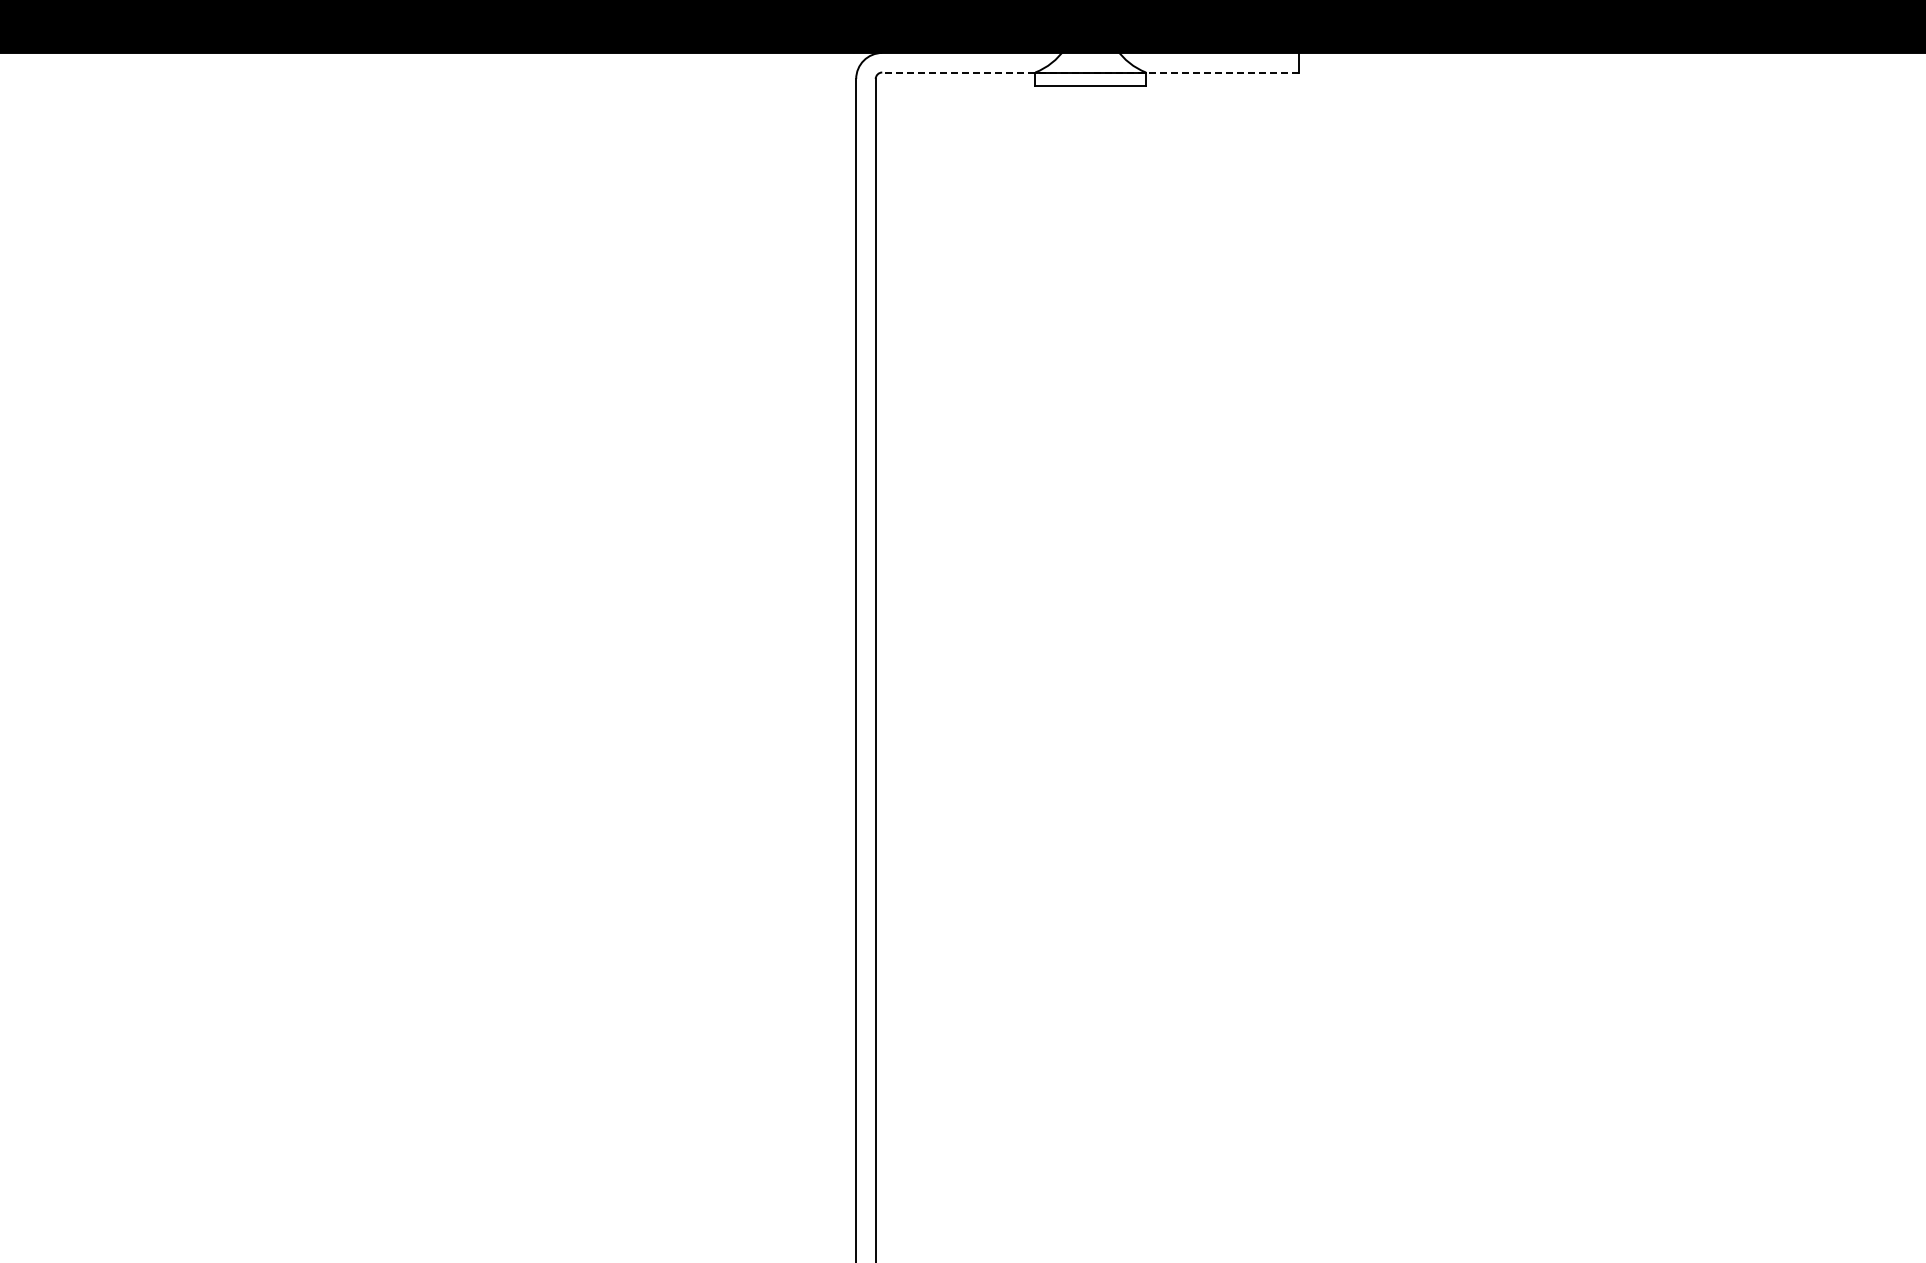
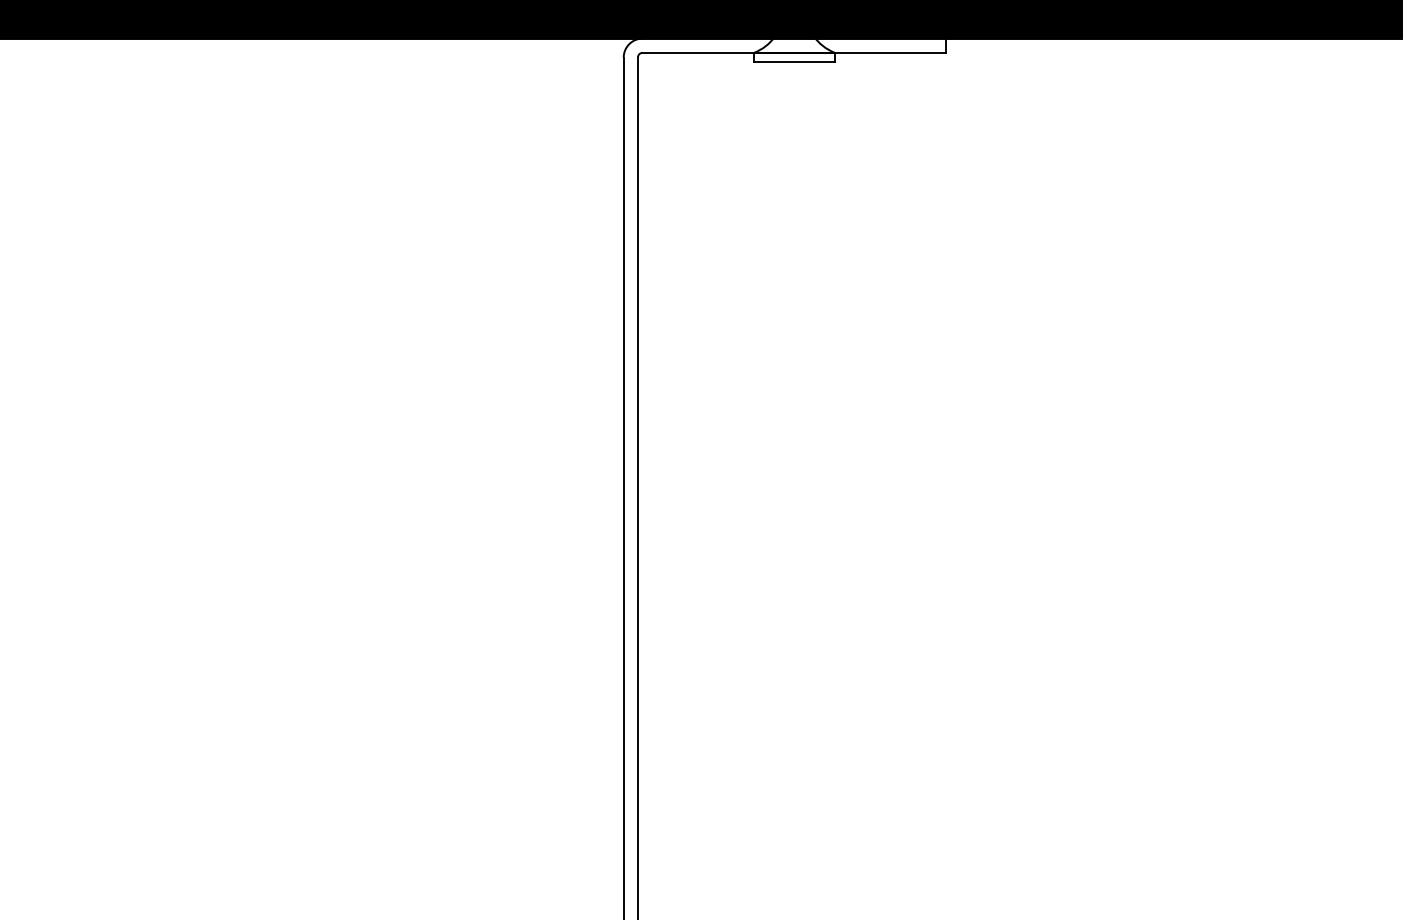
line: (1090, 72) -> (794, 52), dashed -> solid

